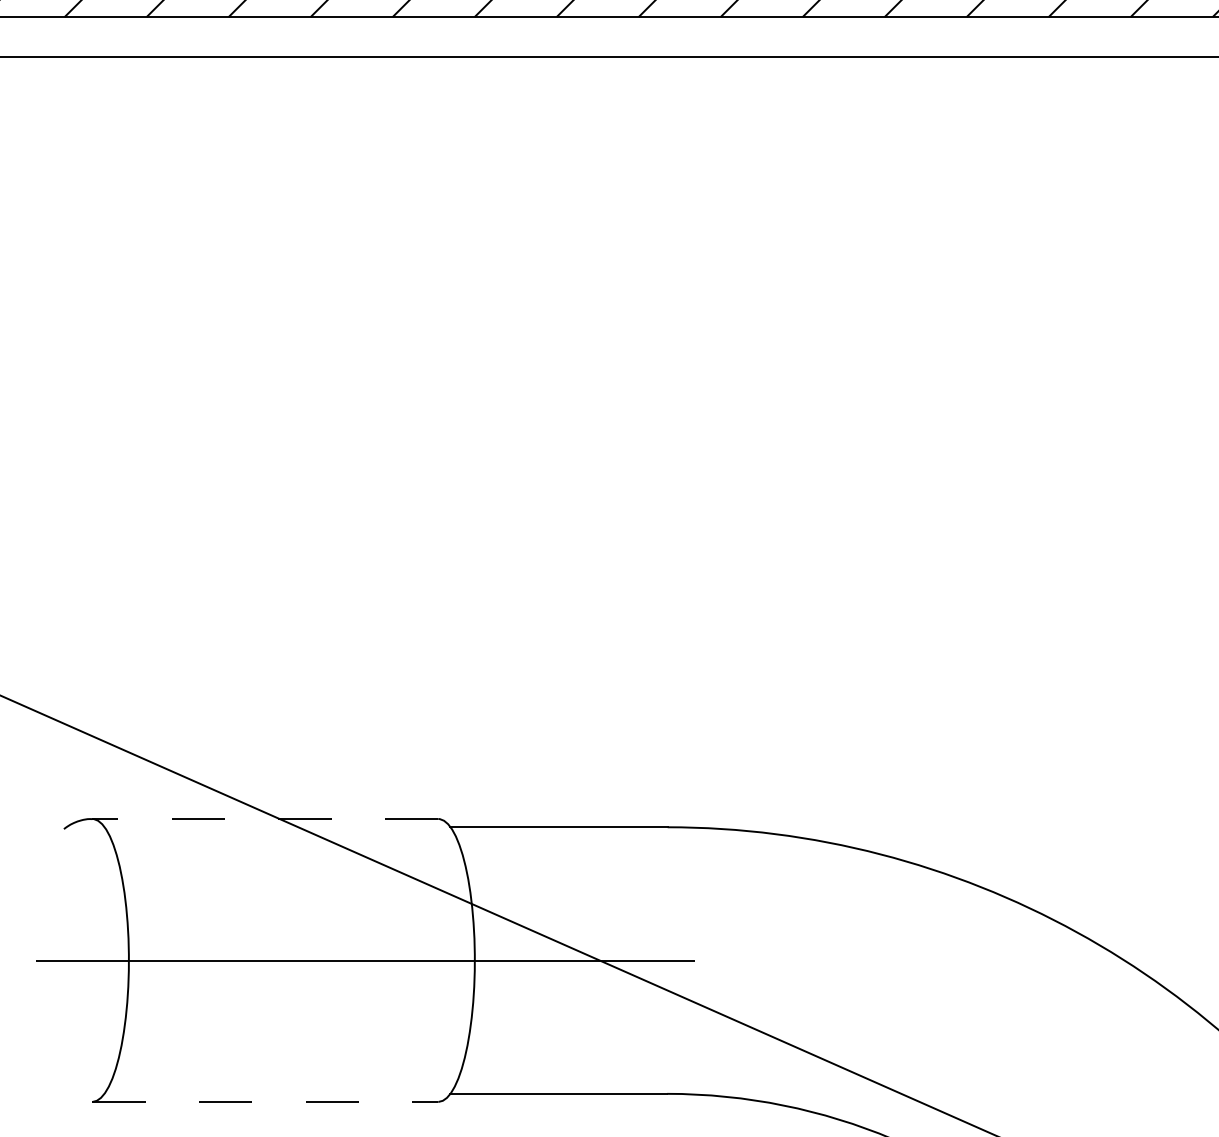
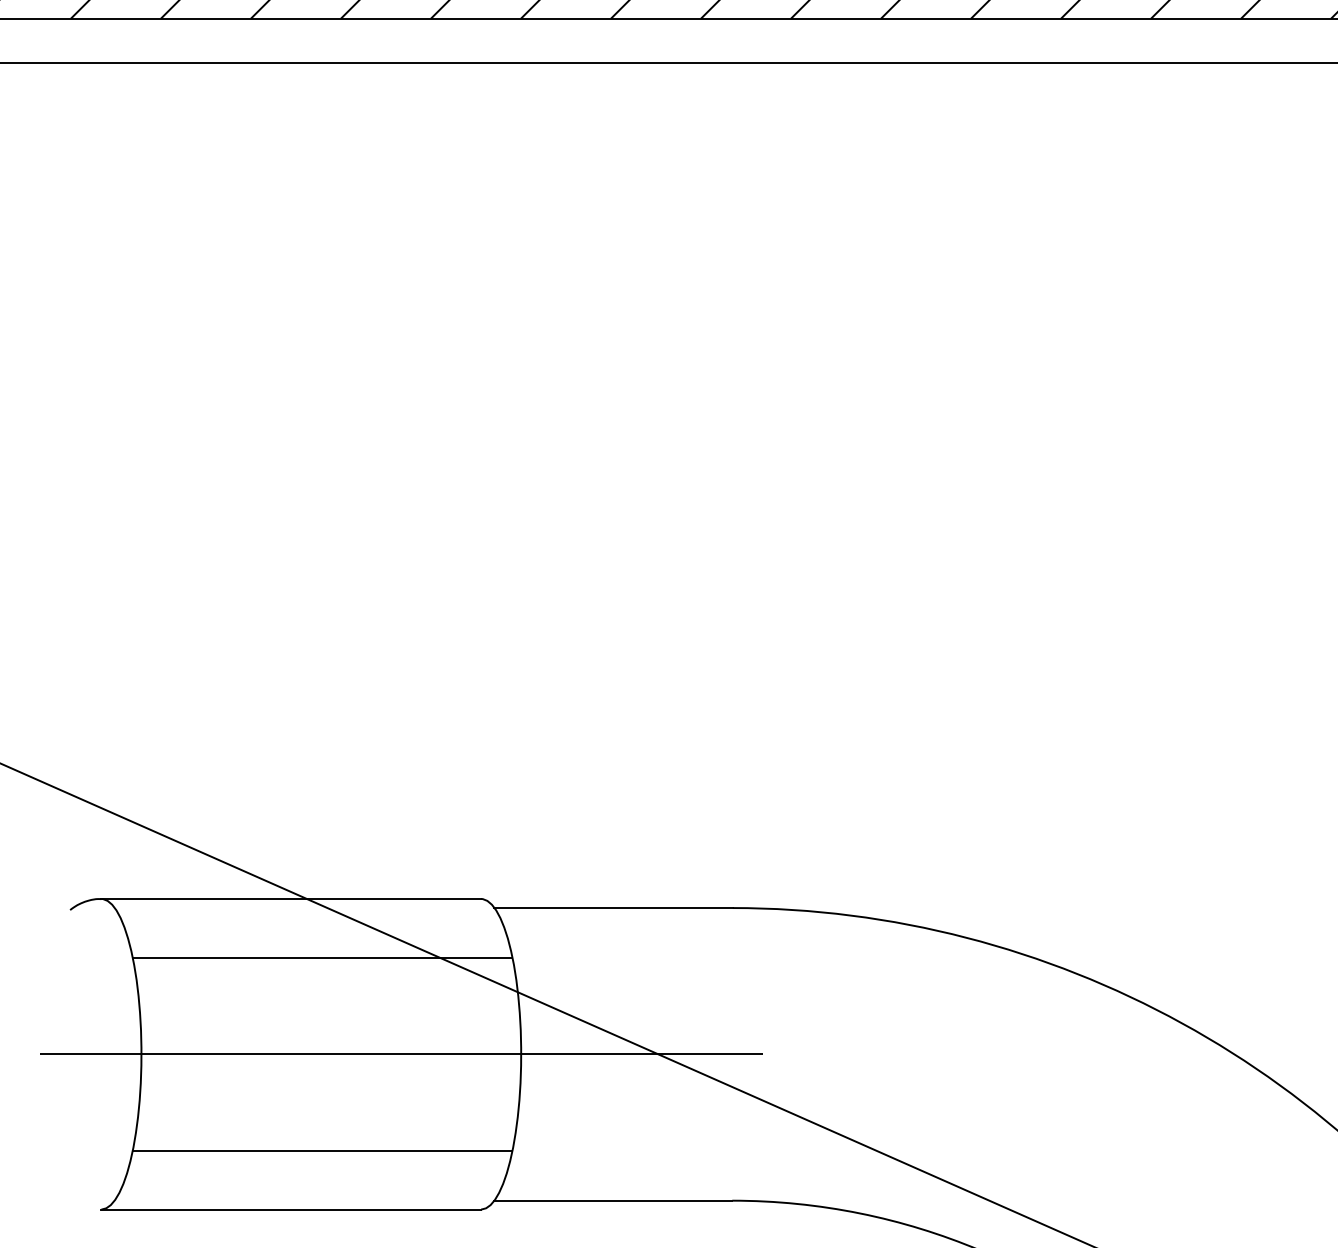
line: (265, 818) -> (291, 898), dashed -> solid
line: (293, 872) -> (322, 957), added
line: (293, 1048) -> (322, 1150), added
line: (265, 1101) -> (291, 1209), dashed -> solid

